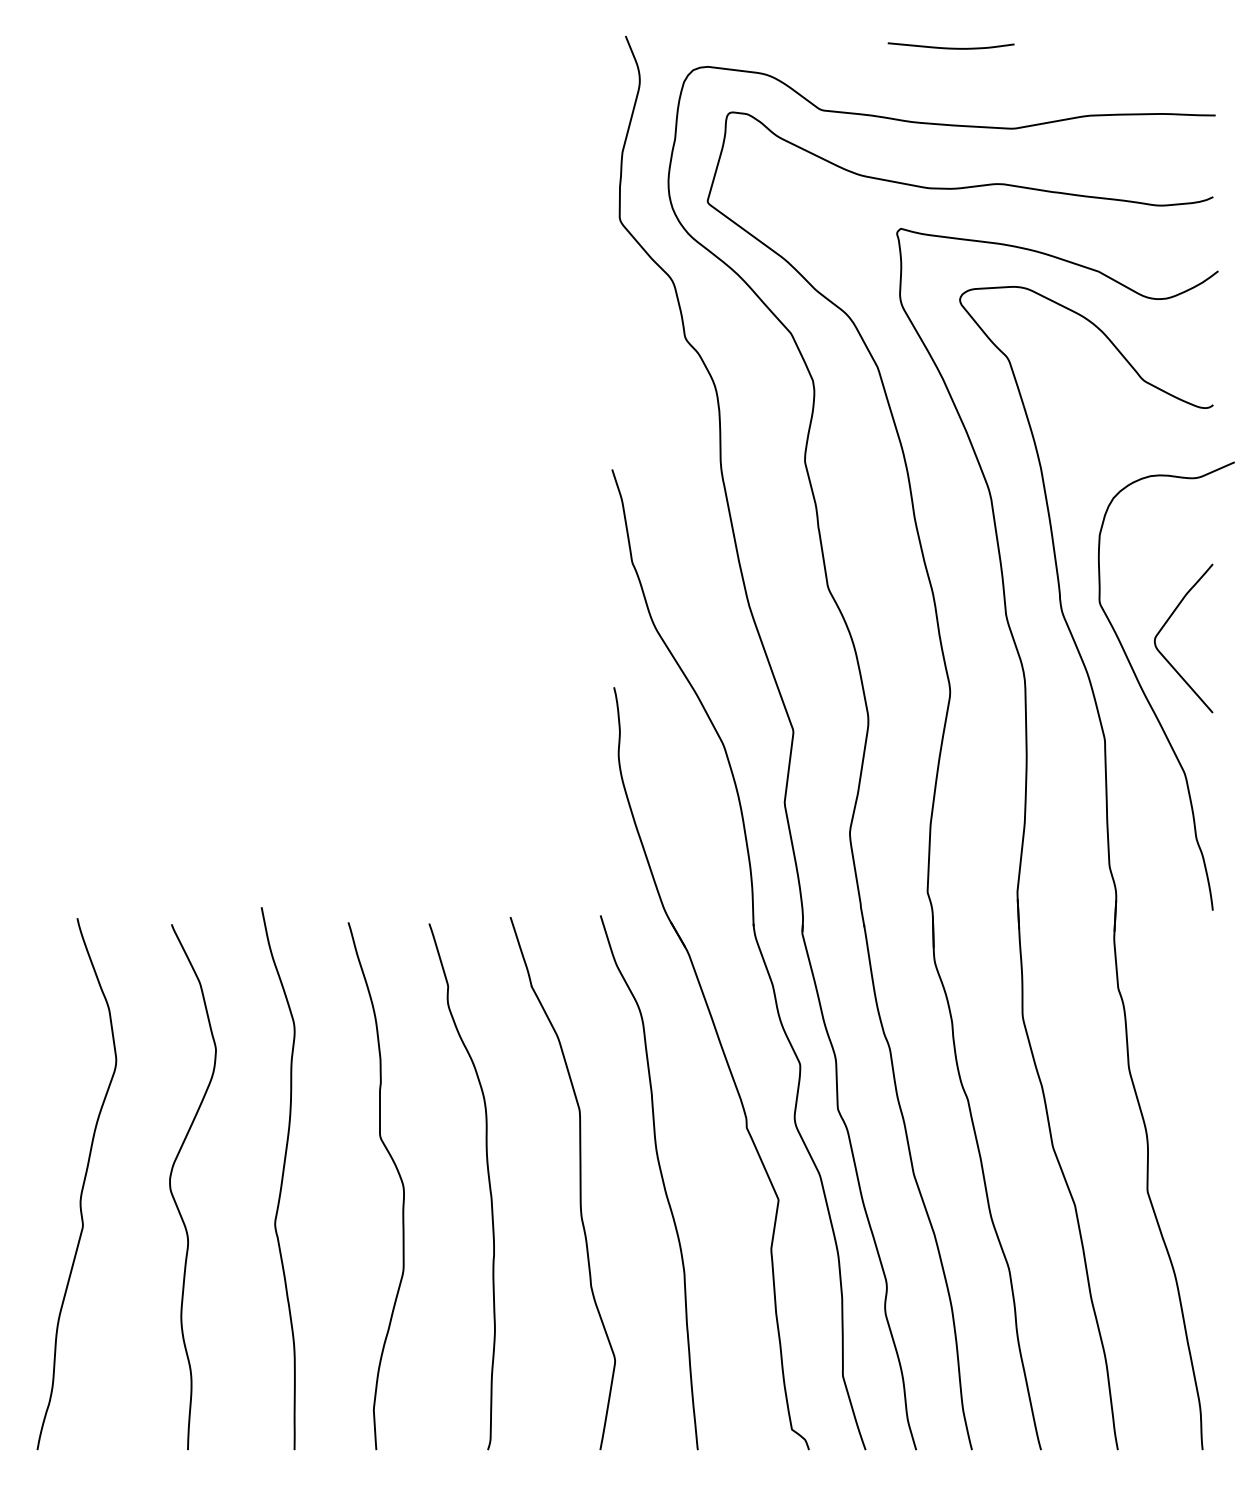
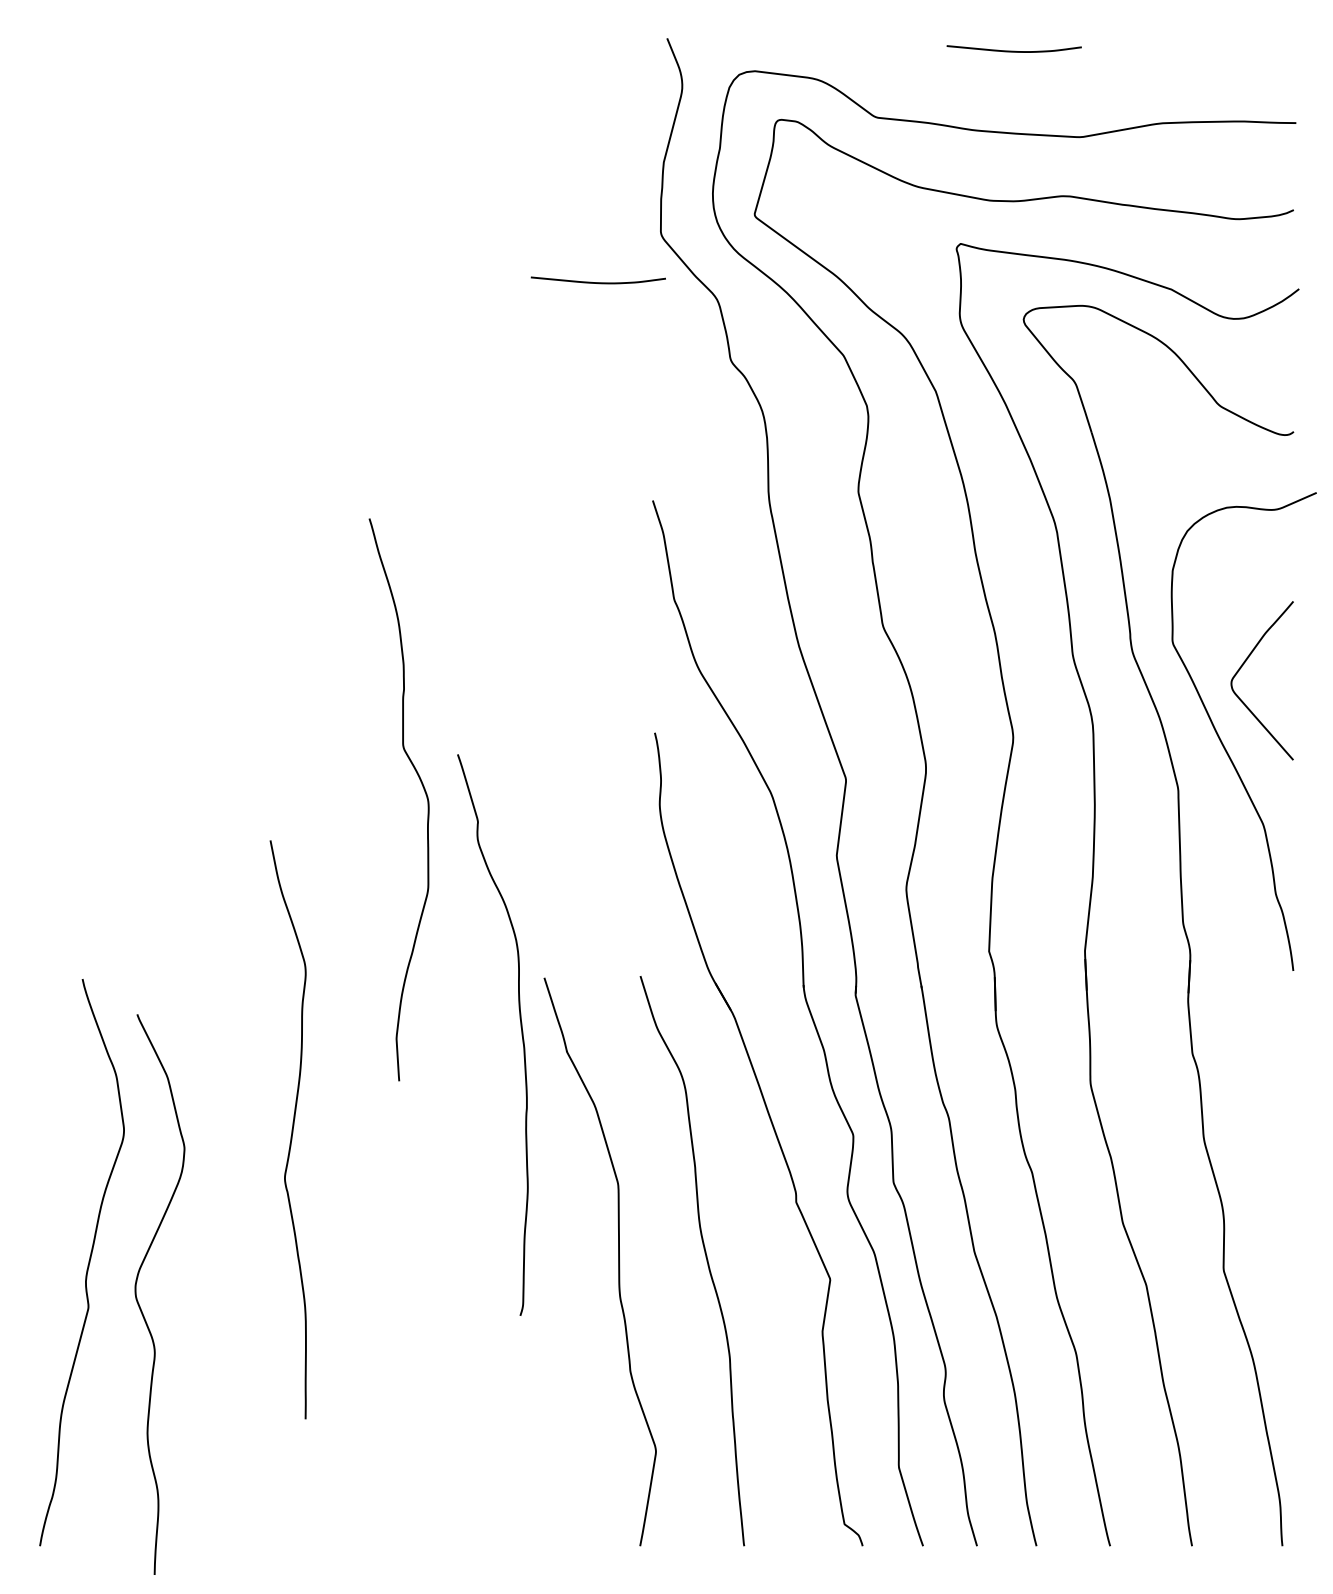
curve: (560, 264) -> (597, 281), added
curve: (398, 1175) -> (422, 788), moved
curve: (281, 1178) -> (291, 1129), moved
curve: (488, 1183) -> (520, 1031), moved
curve: (173, 1194) -> (139, 1302), moved

